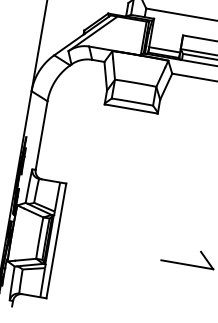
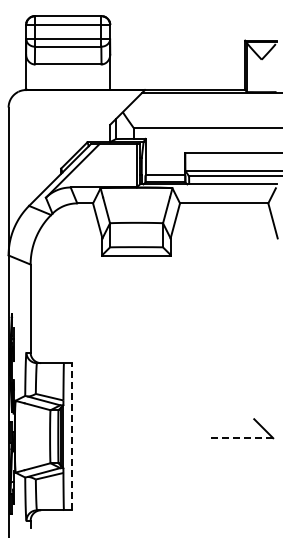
line: (56, 240) -> (71, 436), solid -> dashed
line: (186, 264) -> (239, 438), solid -> dashed

